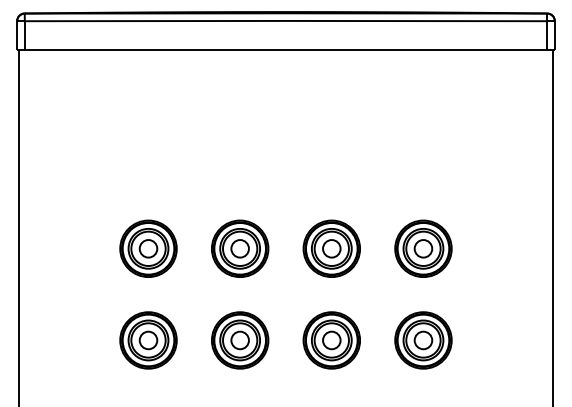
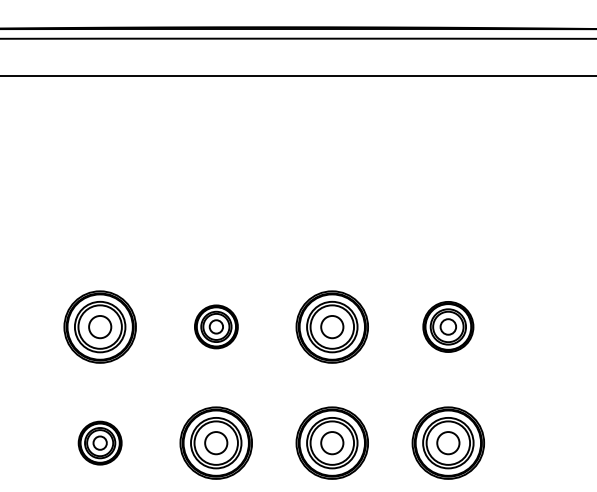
part: (240, 248) -> (216, 326), size x0.6
part: (423, 248) -> (448, 326), size x0.7
part: (148, 340) -> (100, 443), size x0.6

